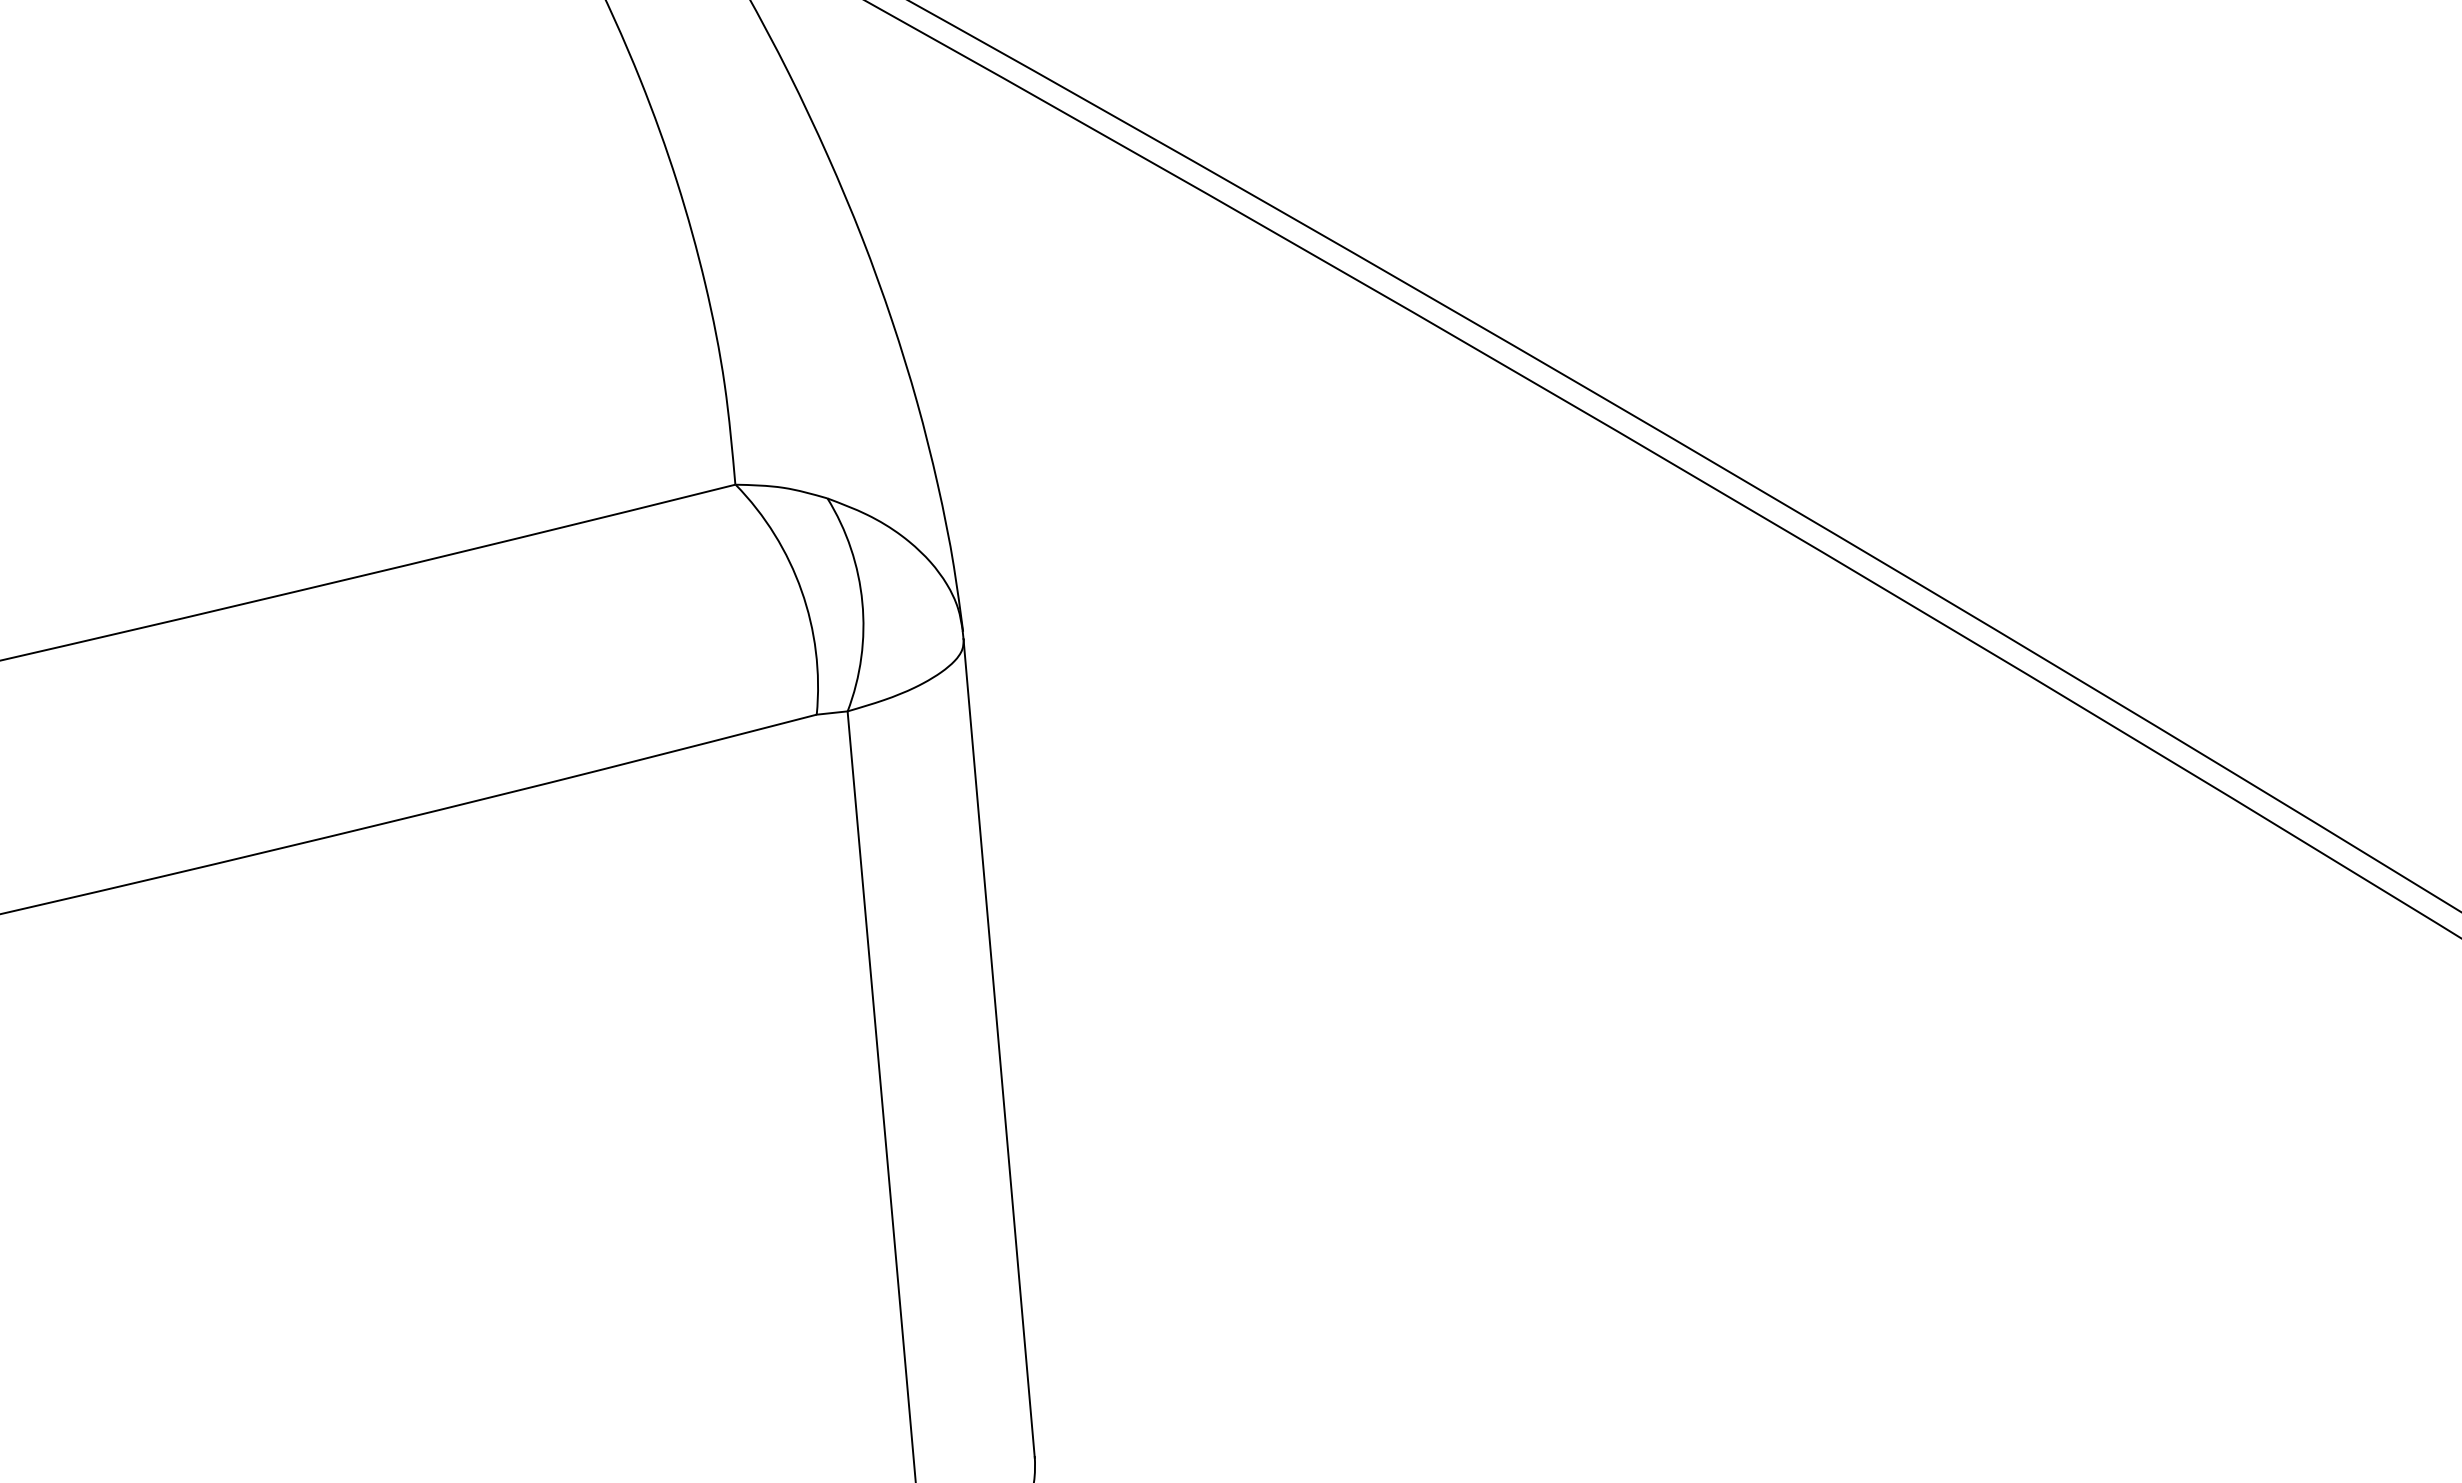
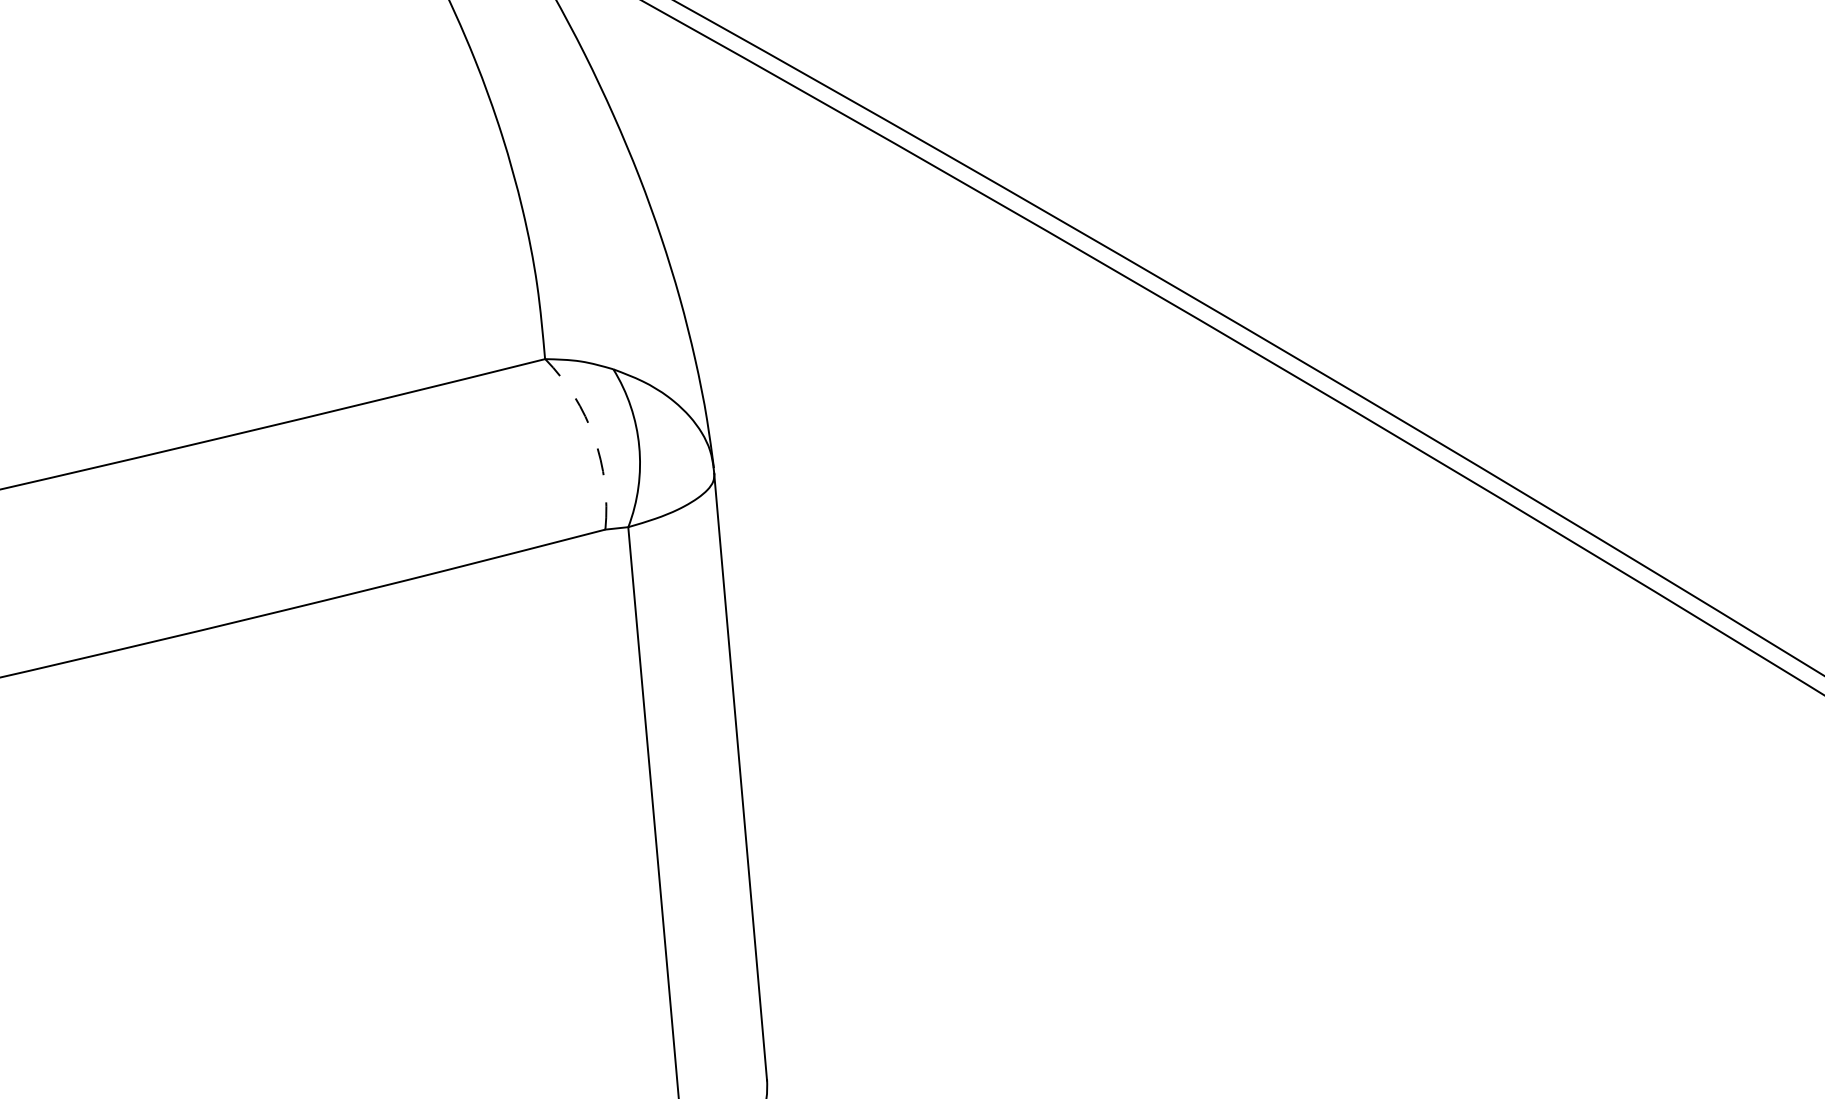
arc: (801, 590) -> (594, 437), solid -> dashed

